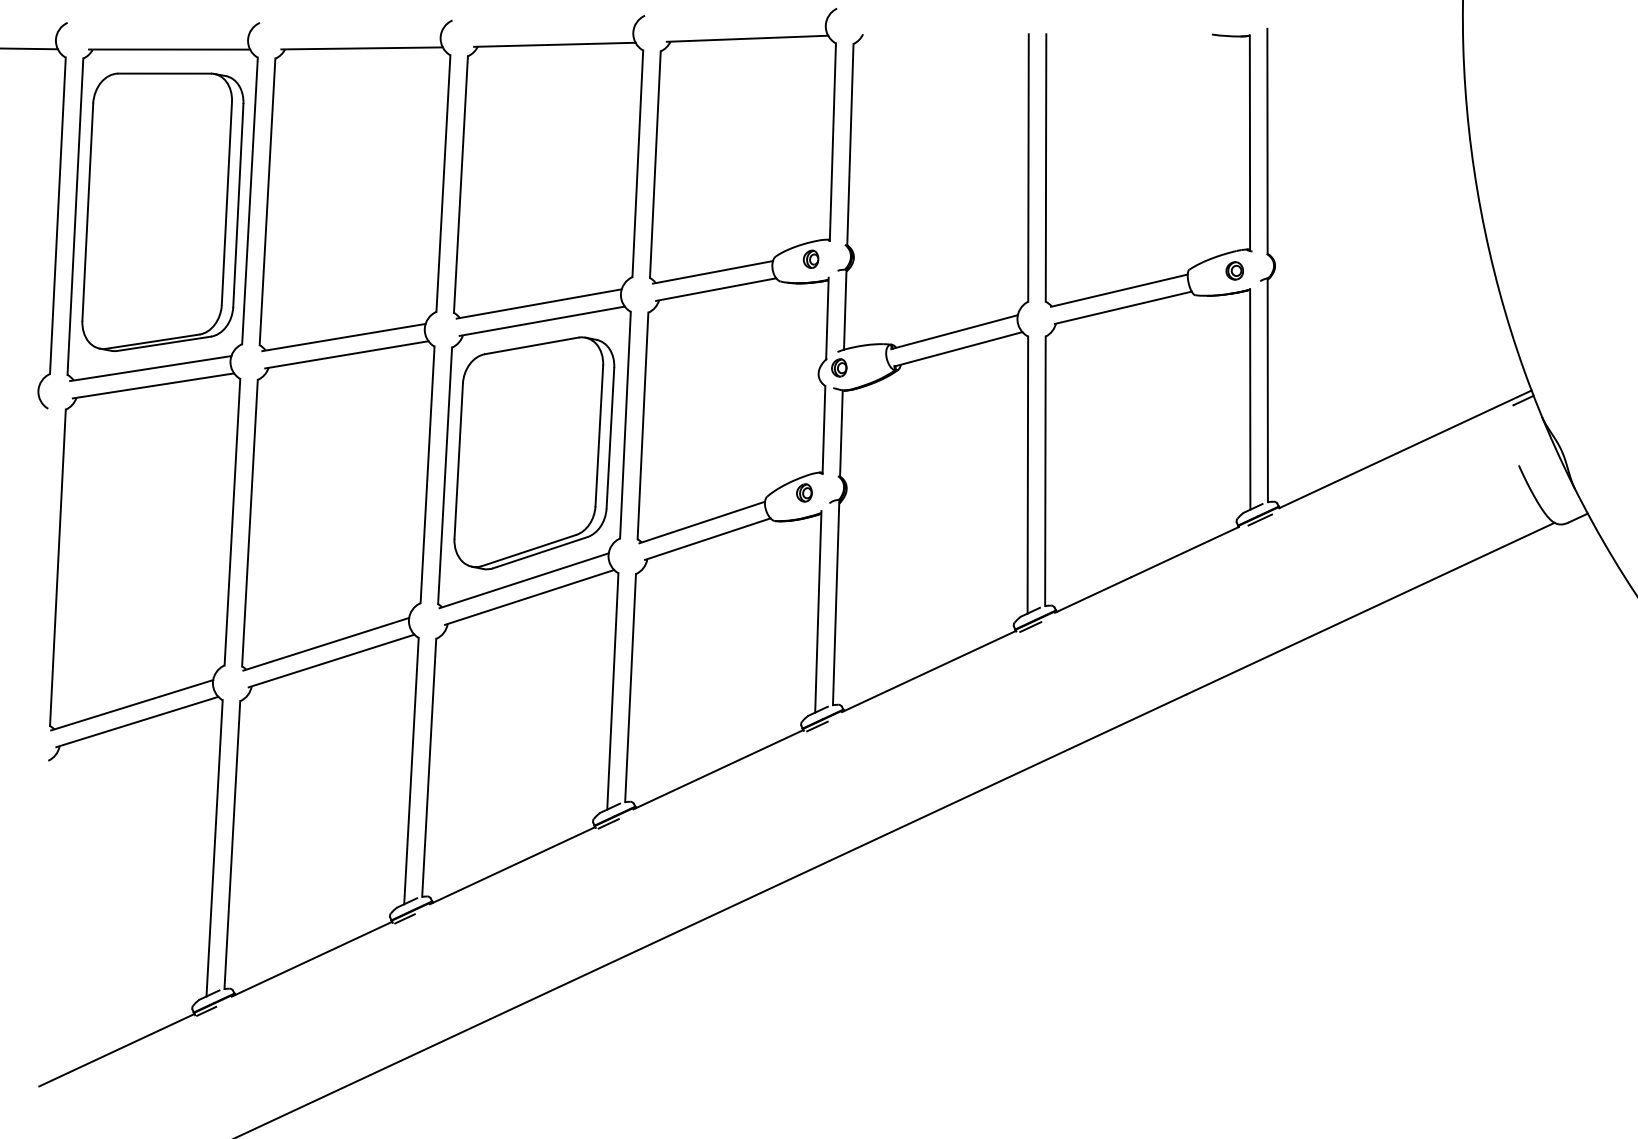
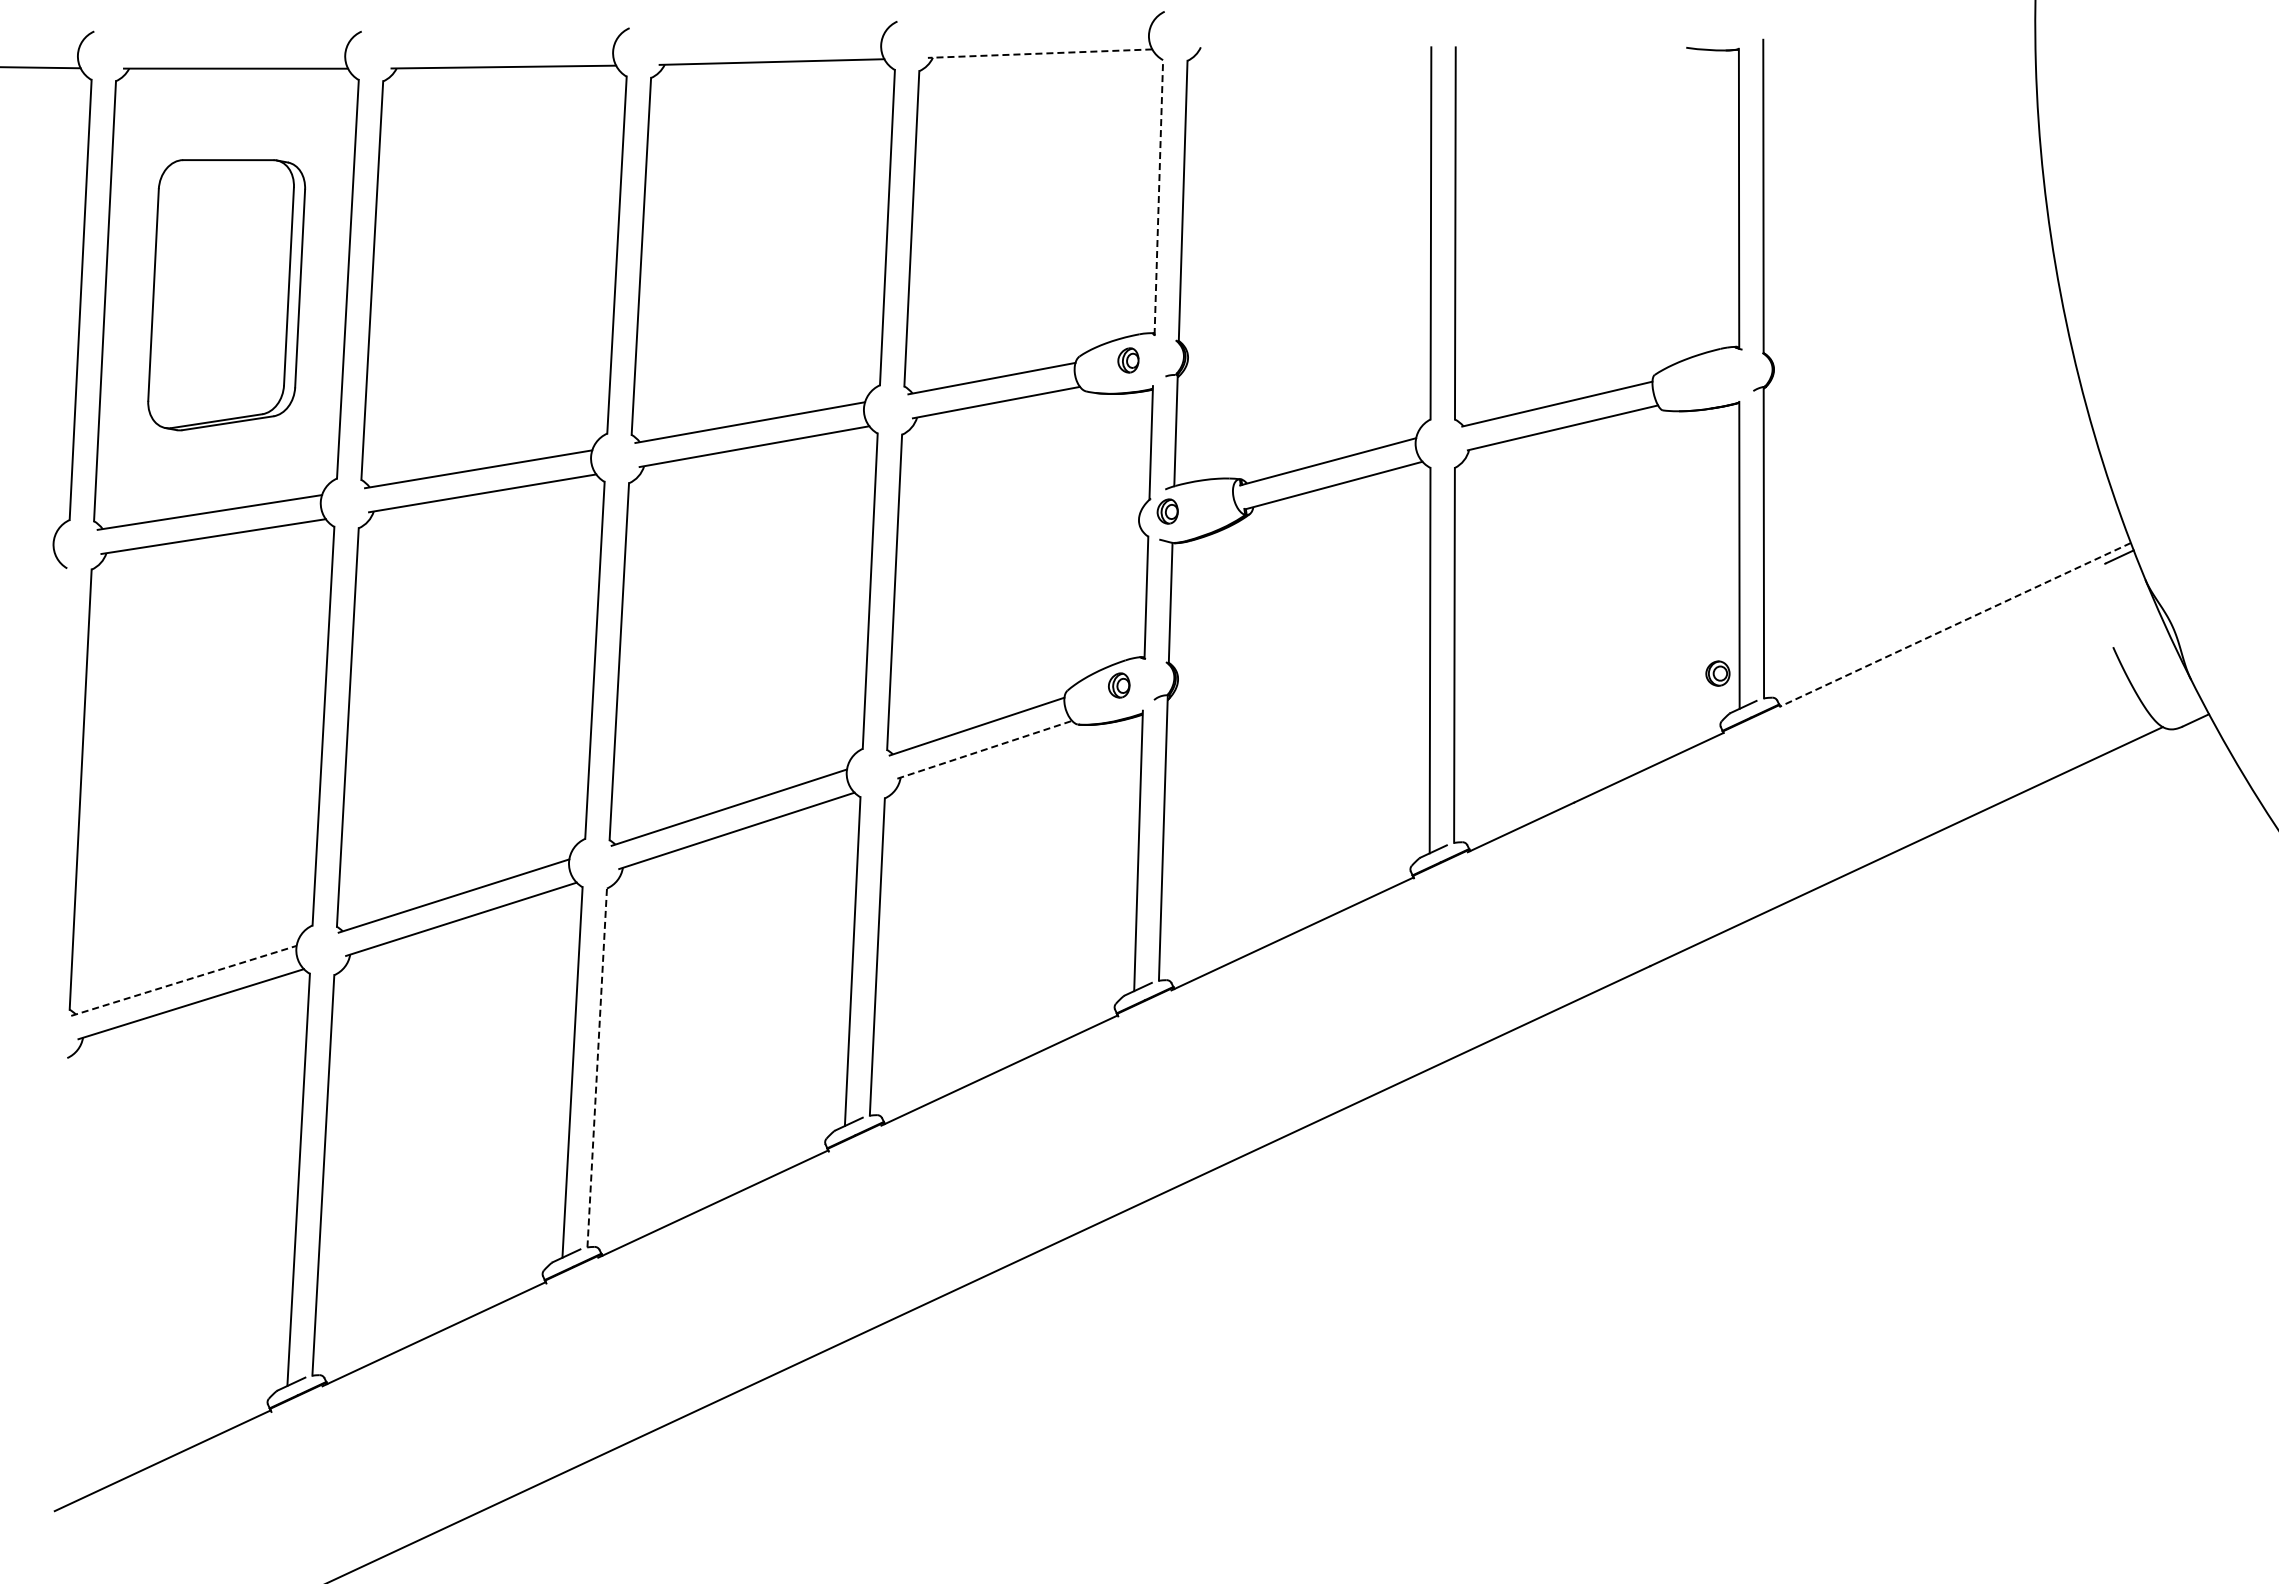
line: (747, 38) -> (1039, 53), solid -> dashed
line: (832, 142) -> (1158, 197), solid -> dashed
part: (162, 212) -> (226, 295), size x0.7
part: (1234, 270) -> (1717, 673), moved
line: (1405, 449) -> (1955, 624), solid -> dashed
part: (534, 453) -> (743, 630), removed
line: (1260, 519) -> (1753, 722), removed
line: (708, 538) -> (985, 749), solid -> dashed
line: (1030, 626) -> (1433, 871), removed
line: (132, 704) -> (184, 980), solid -> dashed
line: (817, 726) -> (1137, 1010), removed
line: (429, 767) -> (597, 1067), solid -> dashed
line: (608, 823) -> (846, 1145), removed
line: (404, 918) -> (563, 1277), removed
line: (206, 1011) -> (287, 1406), removed

